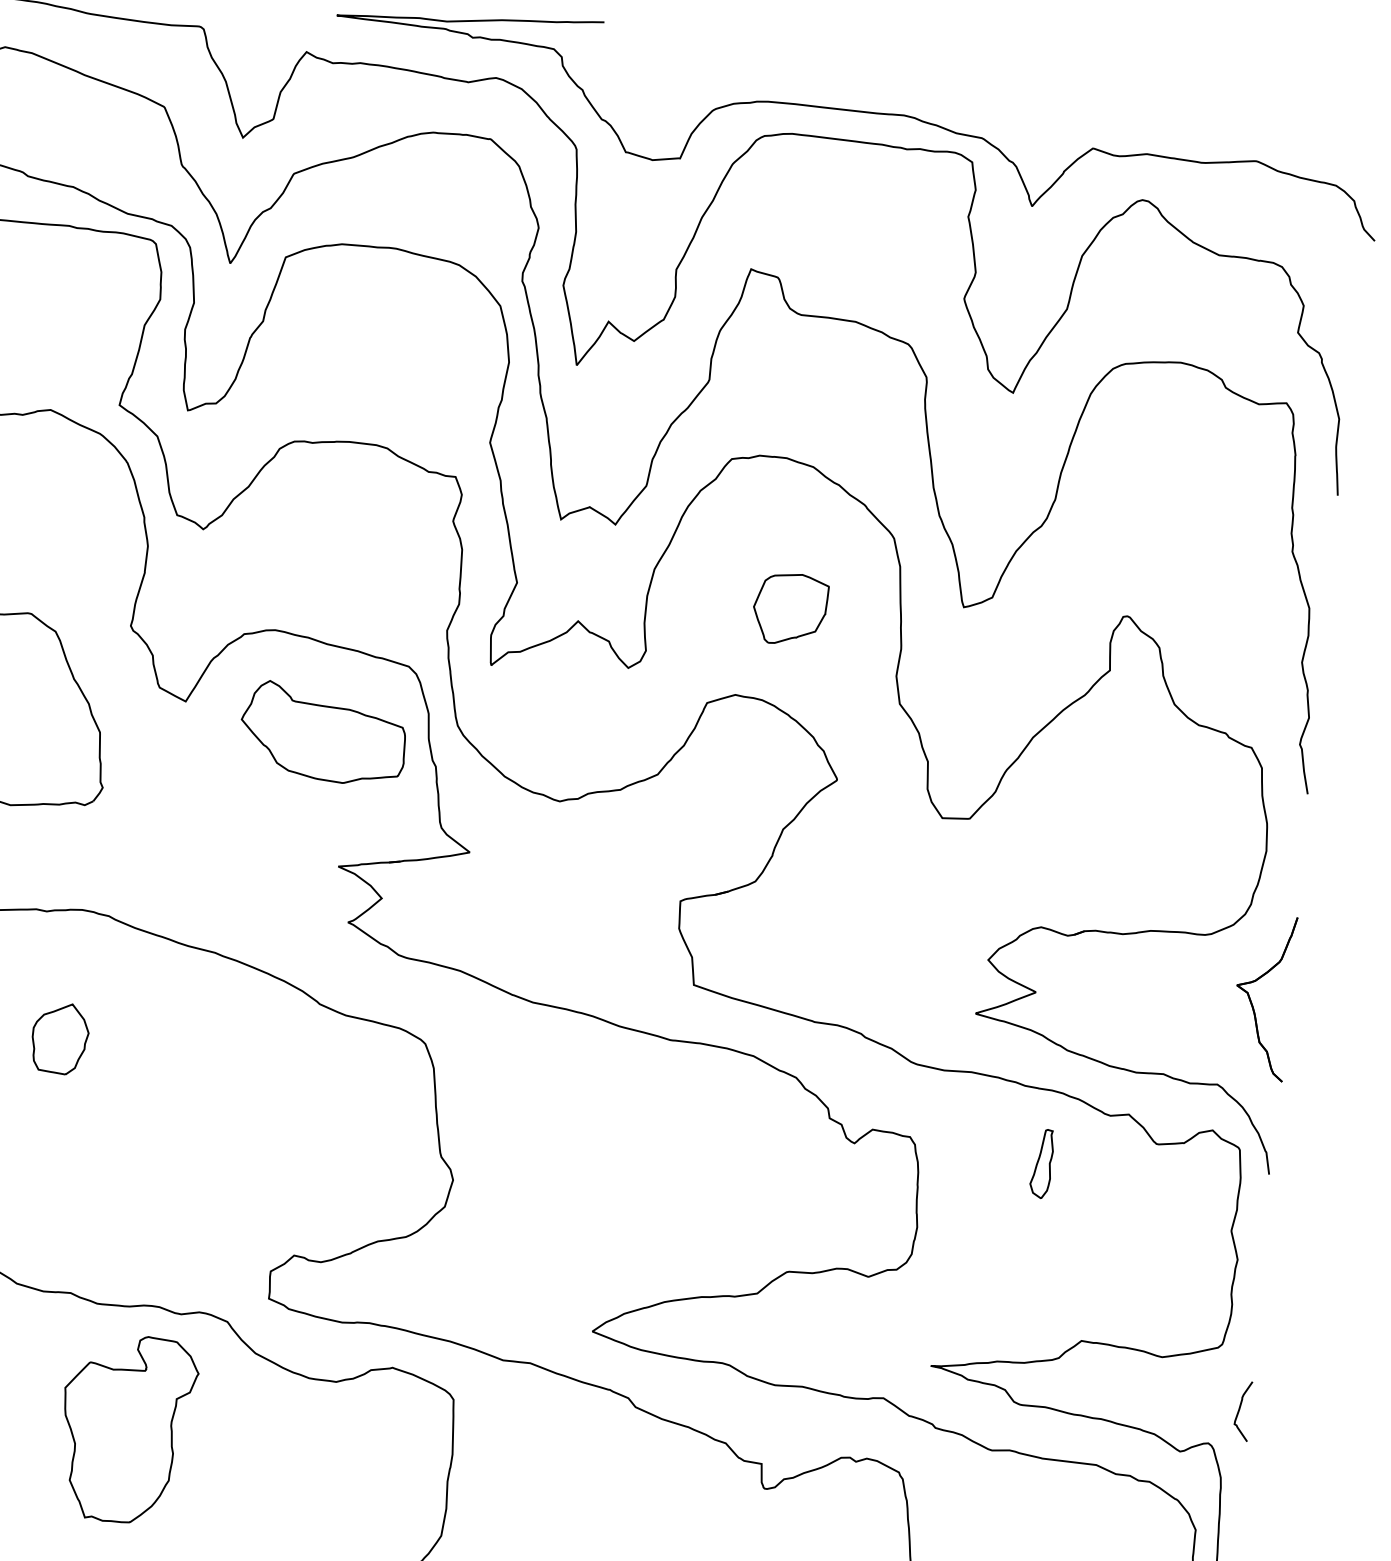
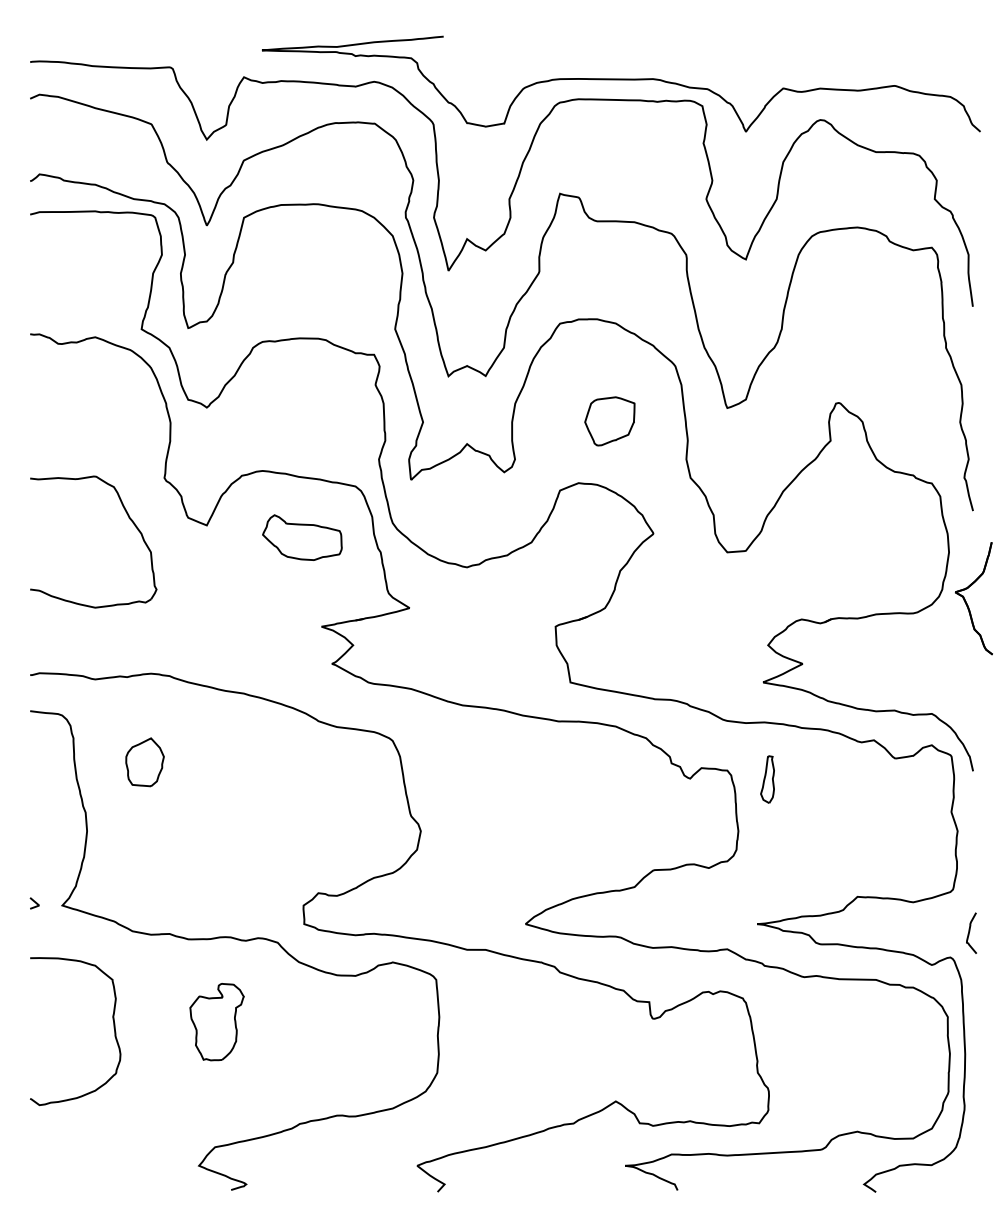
part: (323, 733) -> (302, 537), size x0.7
part: (1251, 1000) -> (966, 601), moved
part: (1041, 1163) -> (767, 779), moved
part: (126, 1427) -> (216, 1021), size x0.6

